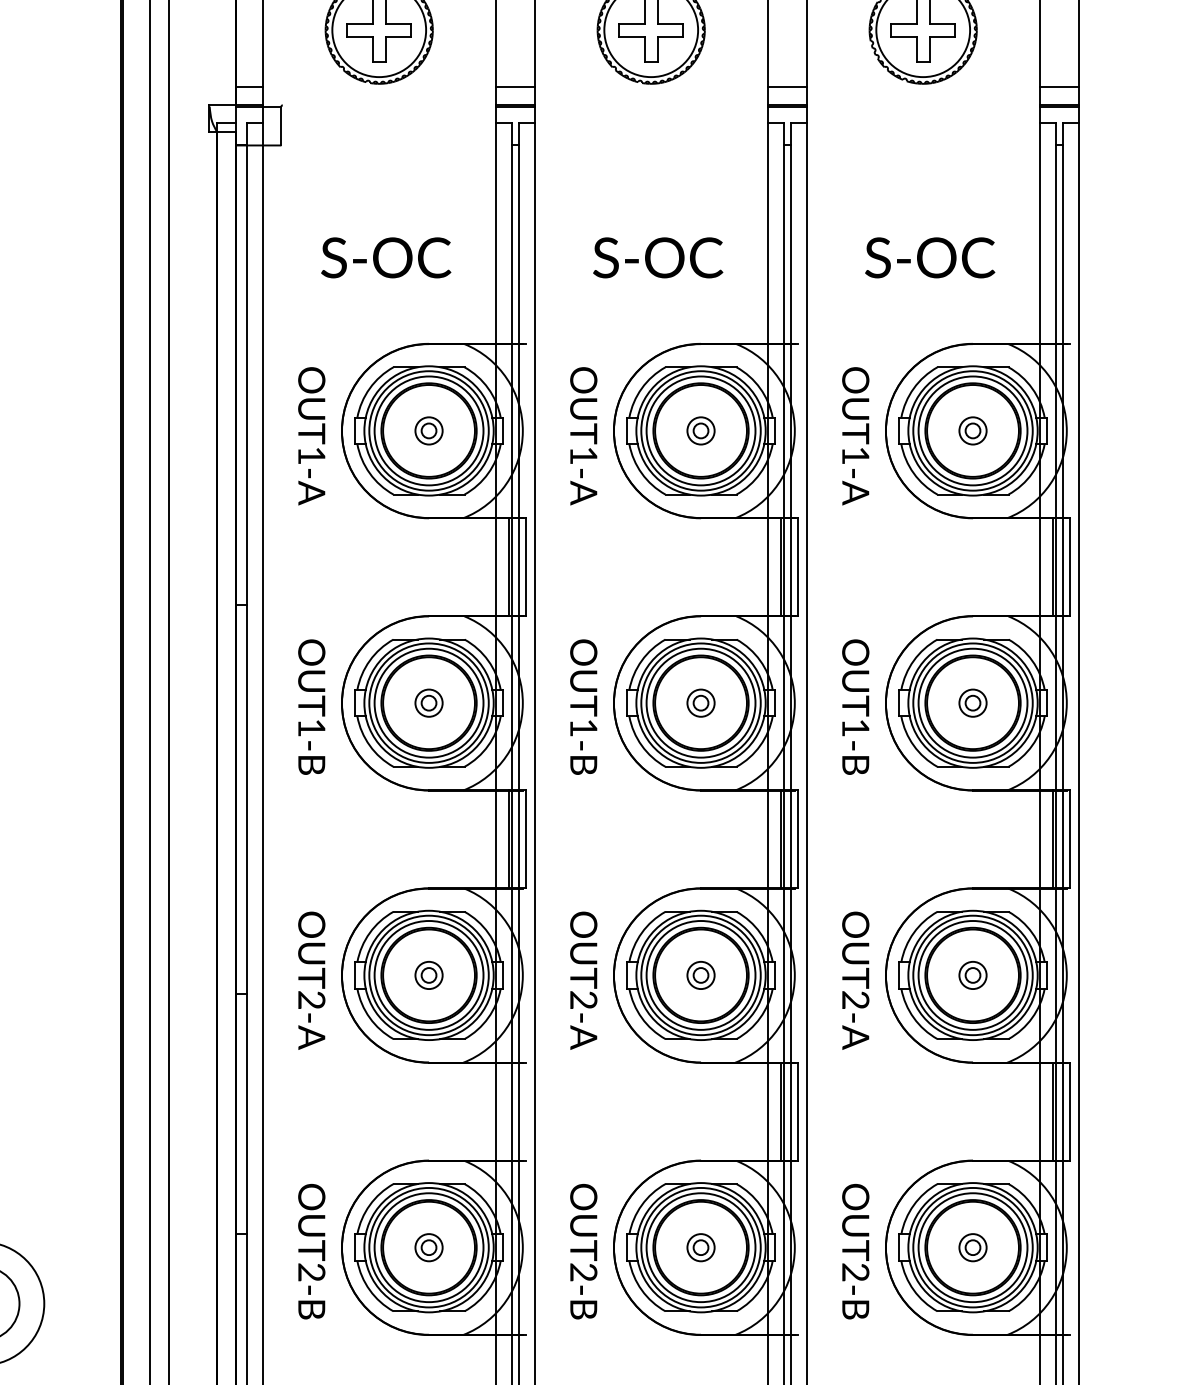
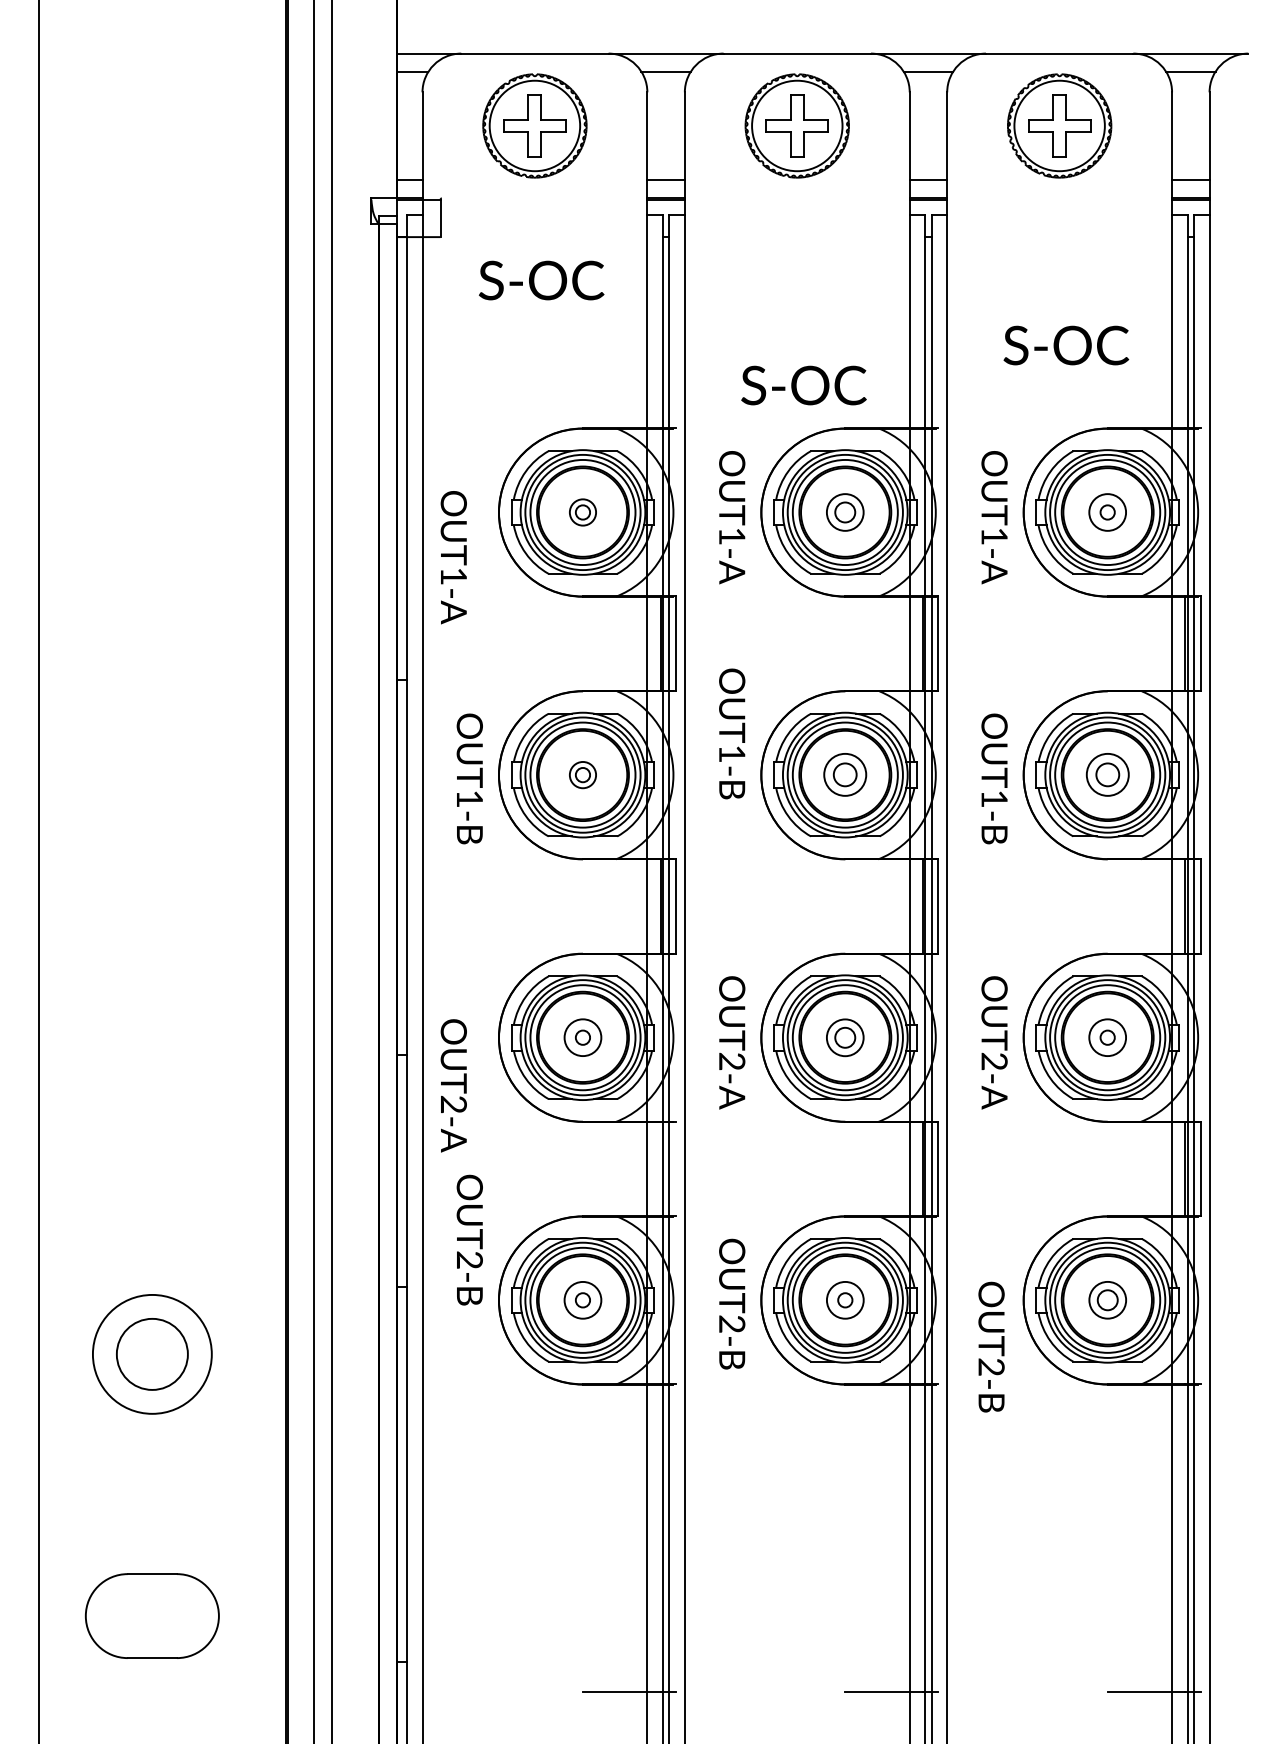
text: (386, 257) -> (541, 280), moved
text: (657, 257) -> (803, 385), moved
part: (701, 430) -> (845, 512), size x1.4
circle: (972, 430) -> (1107, 512), size x1.4
text: (311, 436) -> (453, 557), moved
part: (701, 703) -> (845, 775), size x1.6
part: (972, 703) -> (1107, 775), size x1.6
text: (584, 706) -> (732, 733), moved
circle: (428, 975) -> (582, 1037), size x1.4
part: (701, 975) -> (845, 1037), size x1.4
circle: (972, 975) -> (1107, 1037), size x1.4
text: (311, 980) -> (453, 1085), moved
circle: (428, 1247) -> (582, 1300), size x1.4
circle: (701, 1247) -> (845, 1300), size x1.4
part: (972, 1247) -> (1107, 1300), size x1.4
text: (311, 1250) -> (469, 1239), moved
text: (855, 1250) -> (991, 1346), moved

